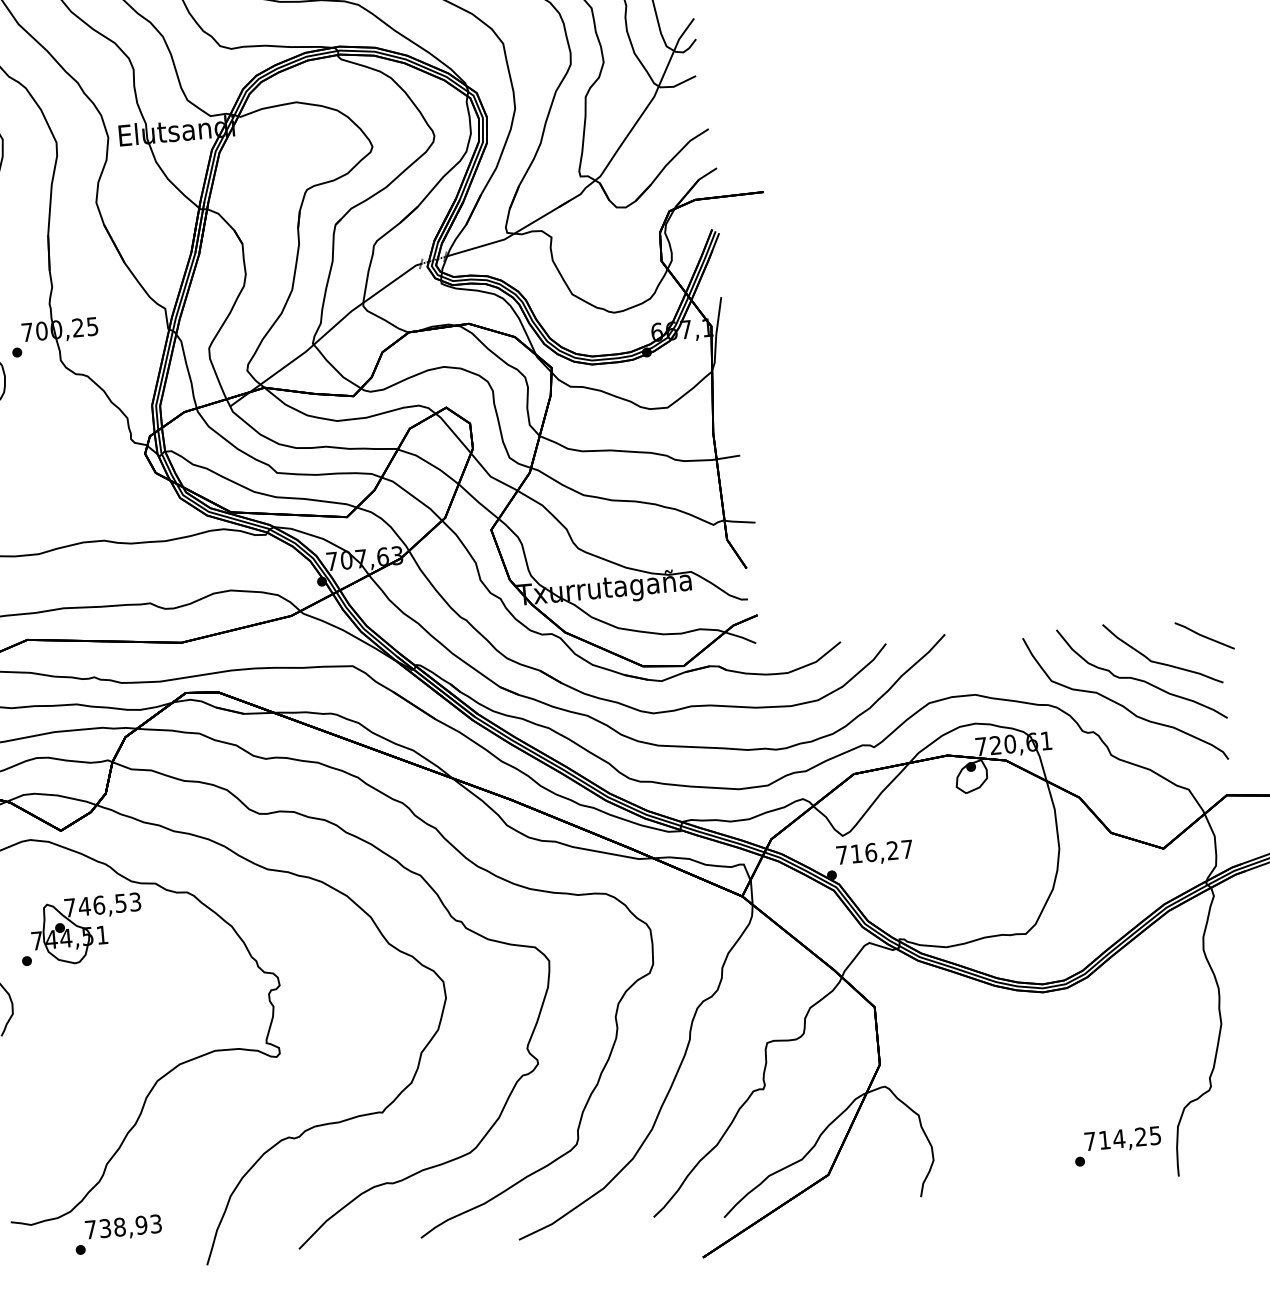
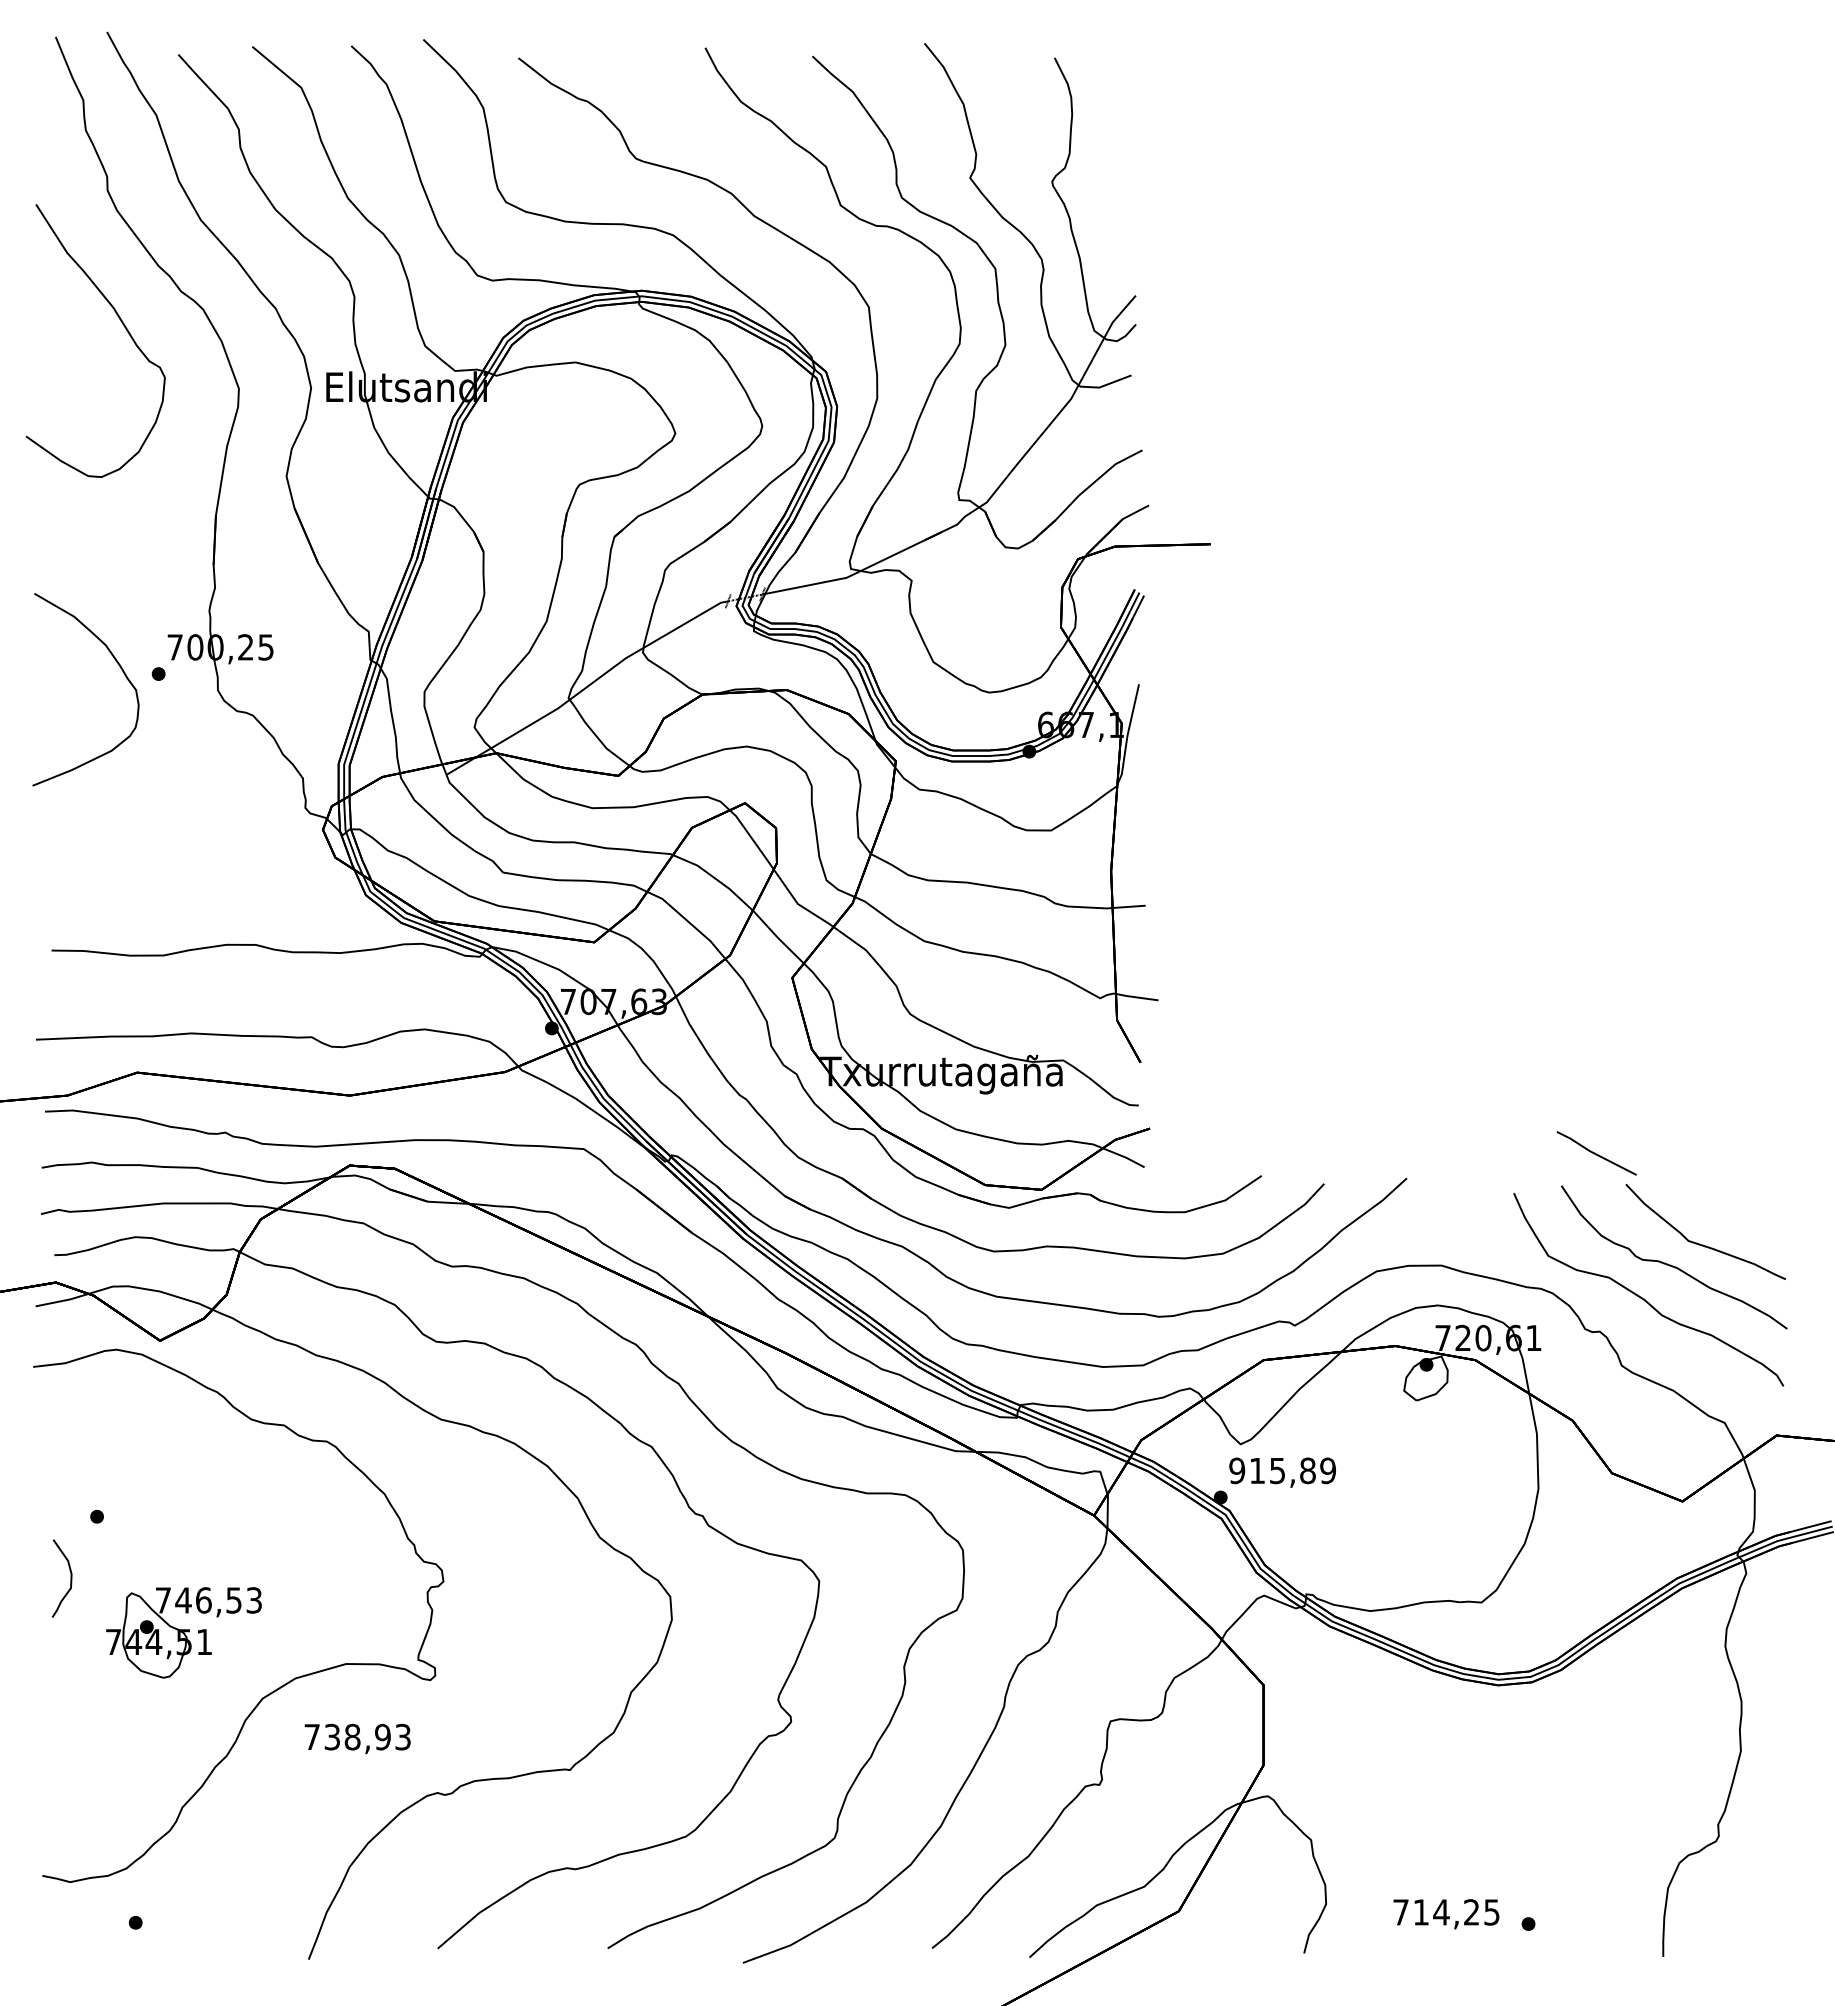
part: (1204, 635) -> (1596, 1153), moved
text: (874, 852) -> (1282, 1470), 716,27 -> 915,89
part: (86, 929) -> (183, 1632), moved
text: (1122, 1140) -> (1446, 1914), moved
text: (123, 1227) -> (357, 1738), moved

